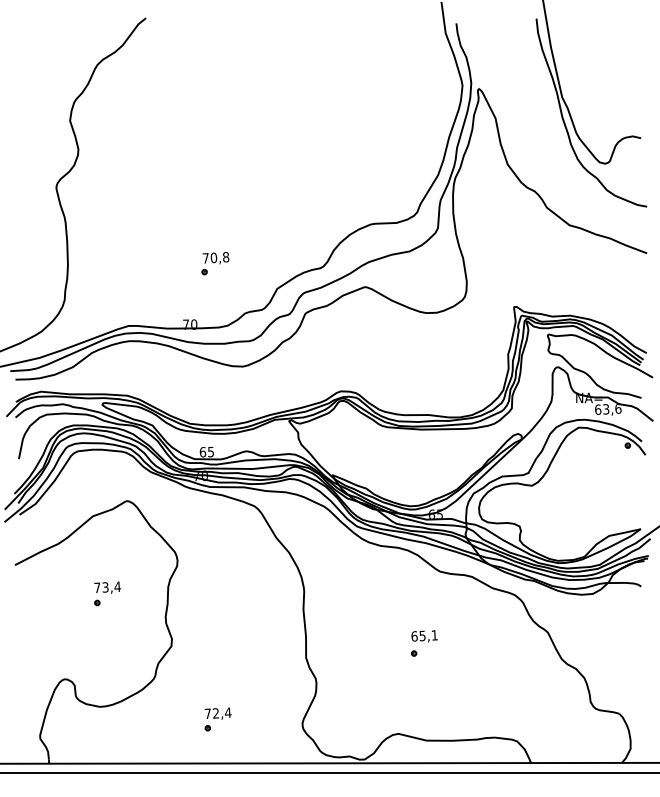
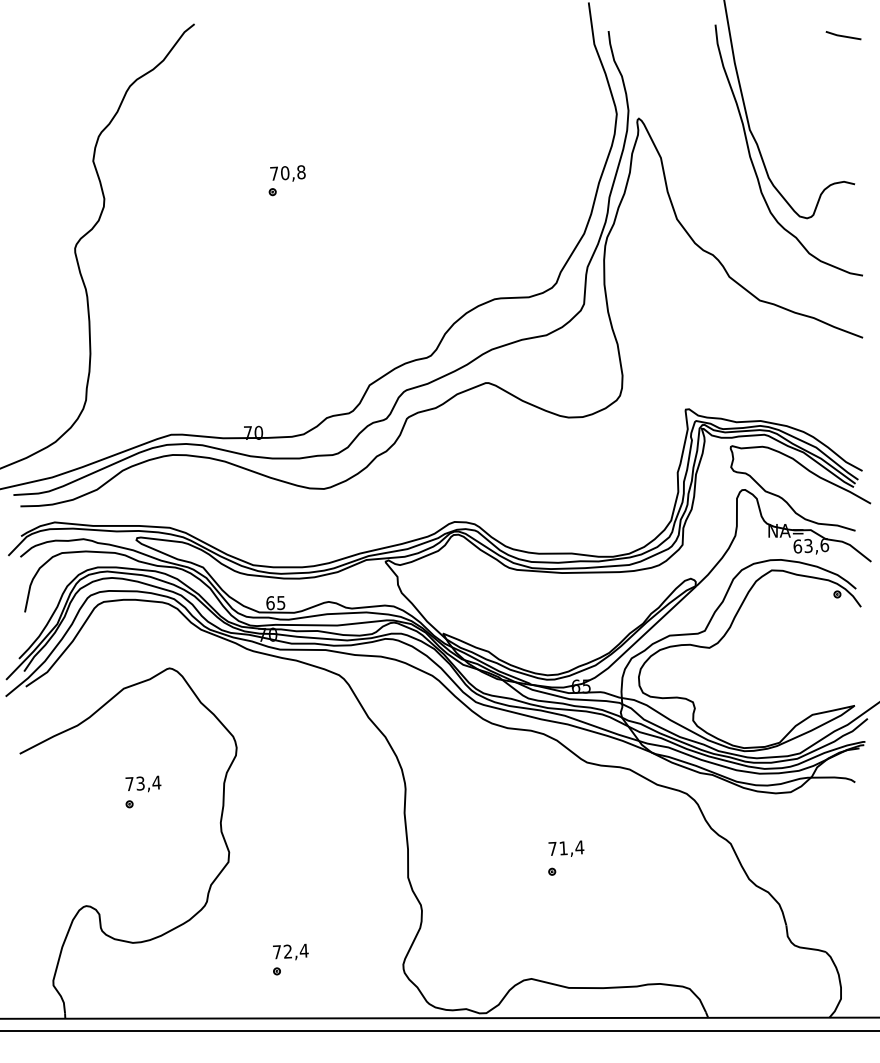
line: (632, 26) -> (843, 35), added
part: (215, 263) -> (287, 180), moved
text: (424, 635) -> (566, 847), 65,1 -> 71,4

